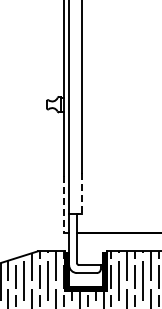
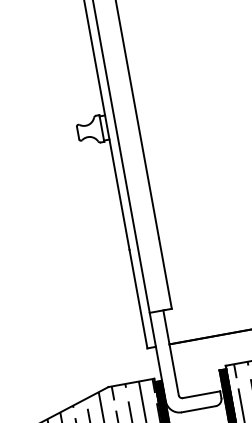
line: (82, 193) -> (166, 274), dashed -> solid
line: (64, 204) -> (138, 298), dashed -> solid

